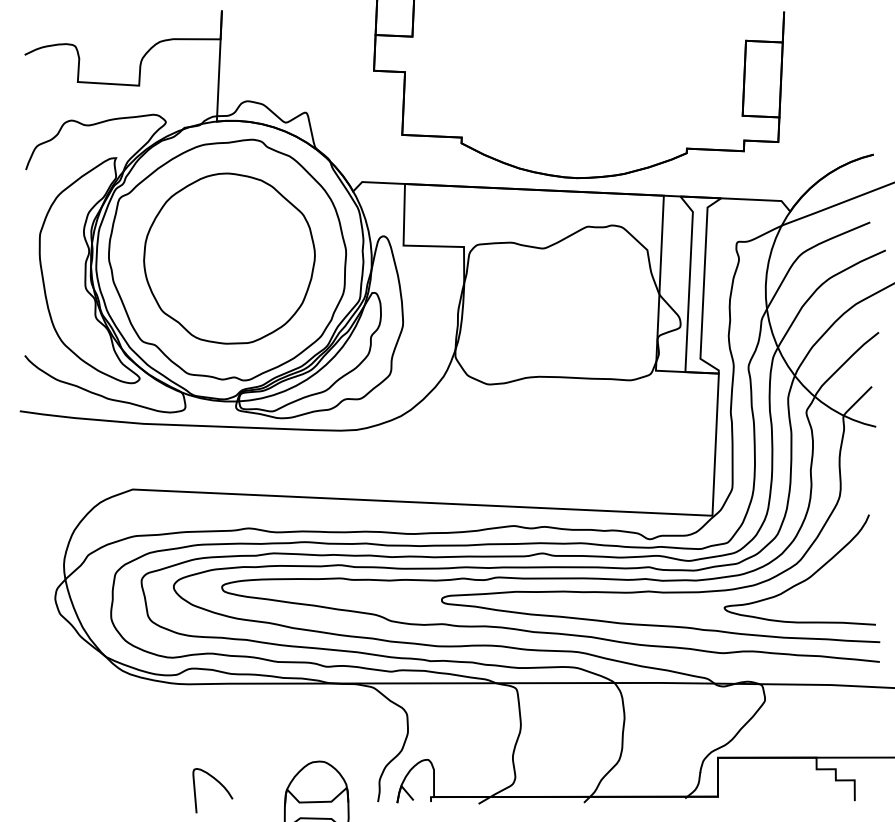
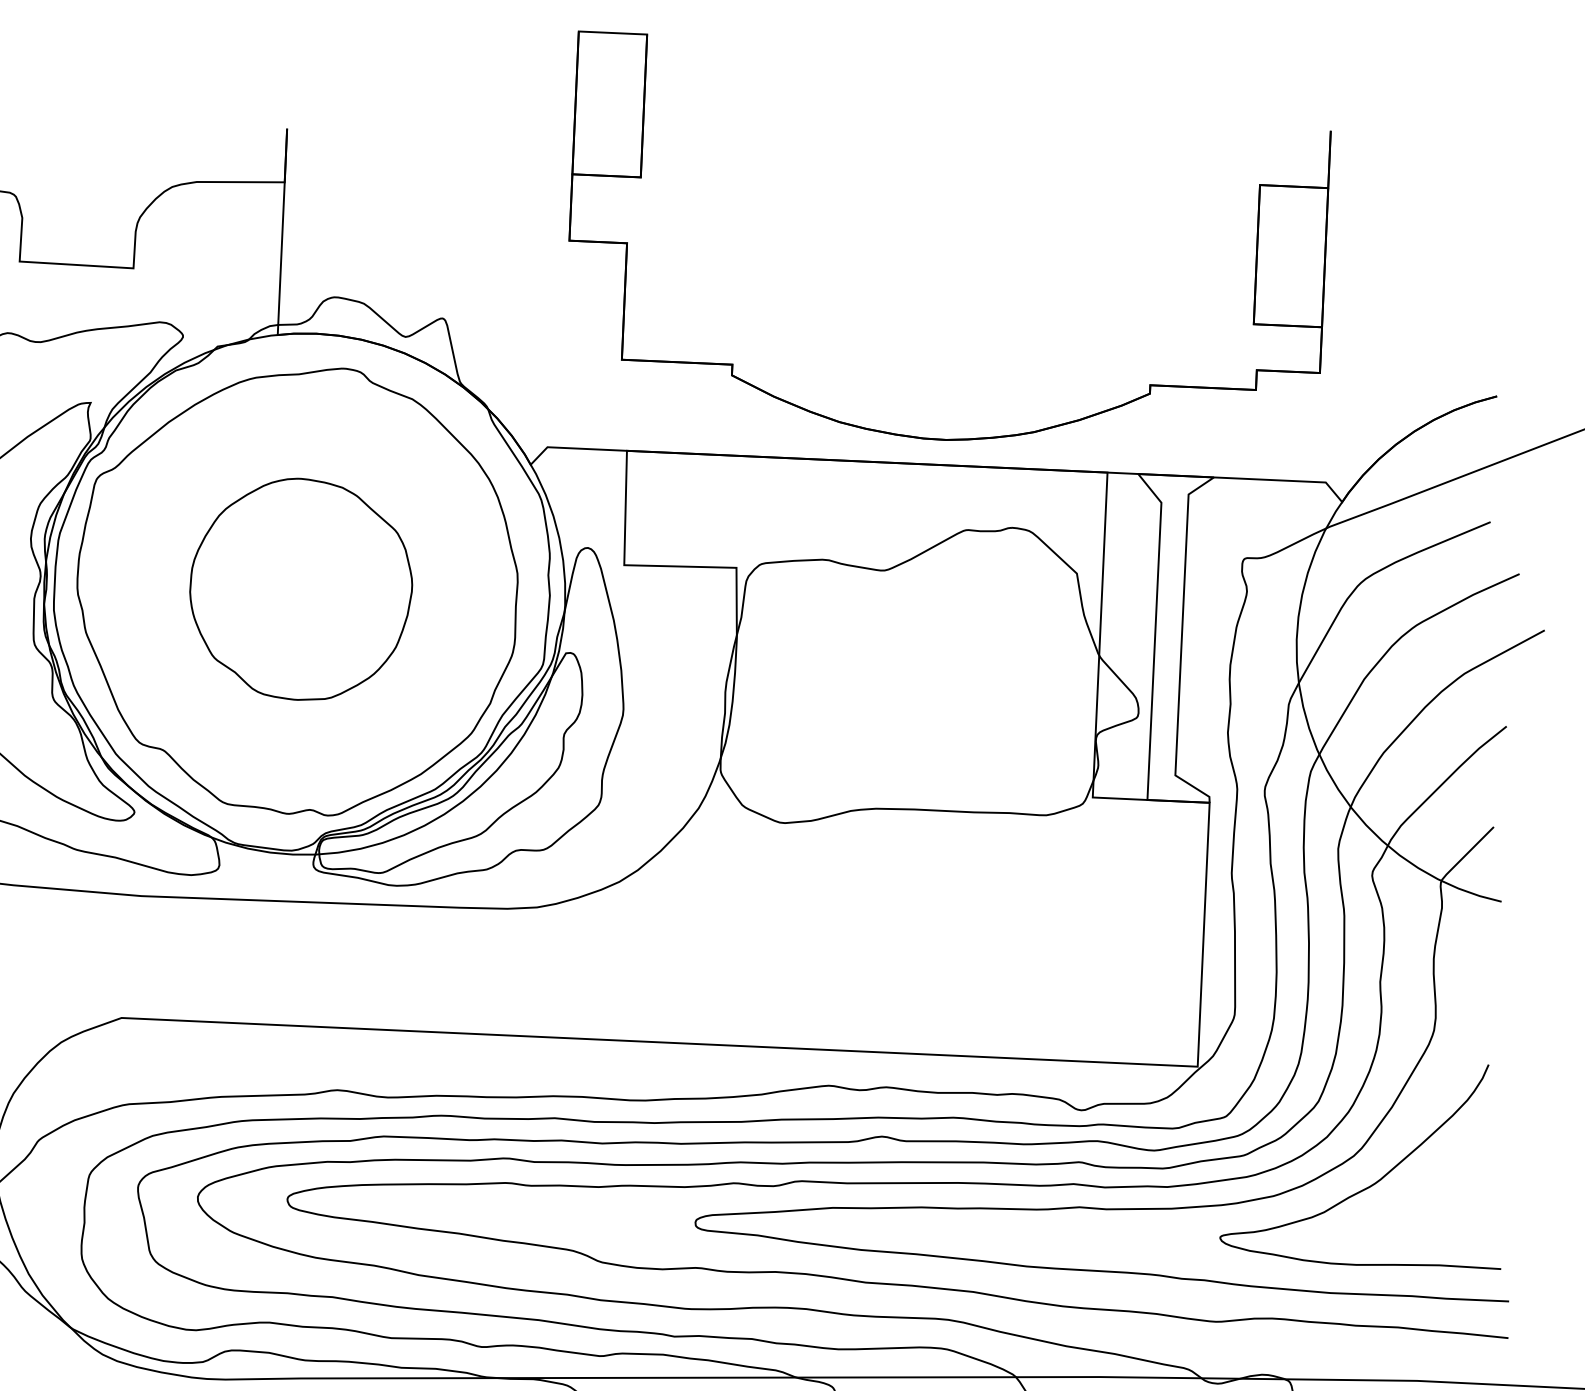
part: (229, 258) -> (301, 589), size x0.7

